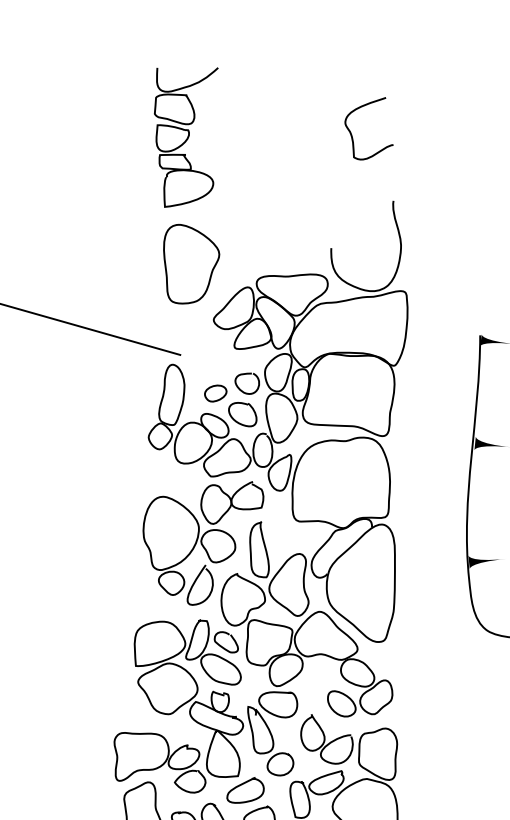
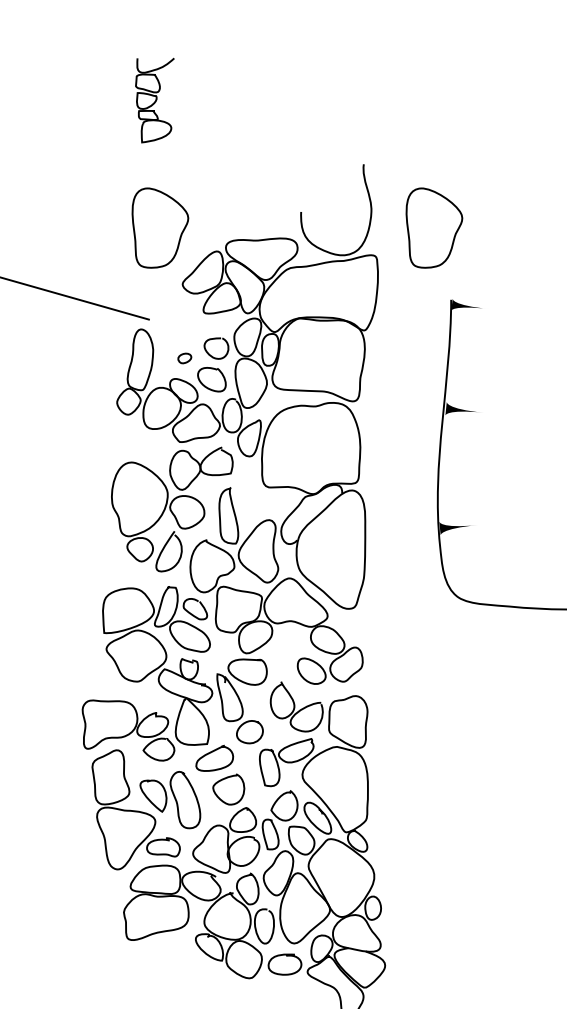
curve: (352, 134) -> (322, 97), removed
part: (185, 137) -> (154, 100), size x0.6
part: (463, 263) -> (434, 227), added
part: (215, 393) -> (184, 358), size x0.6

